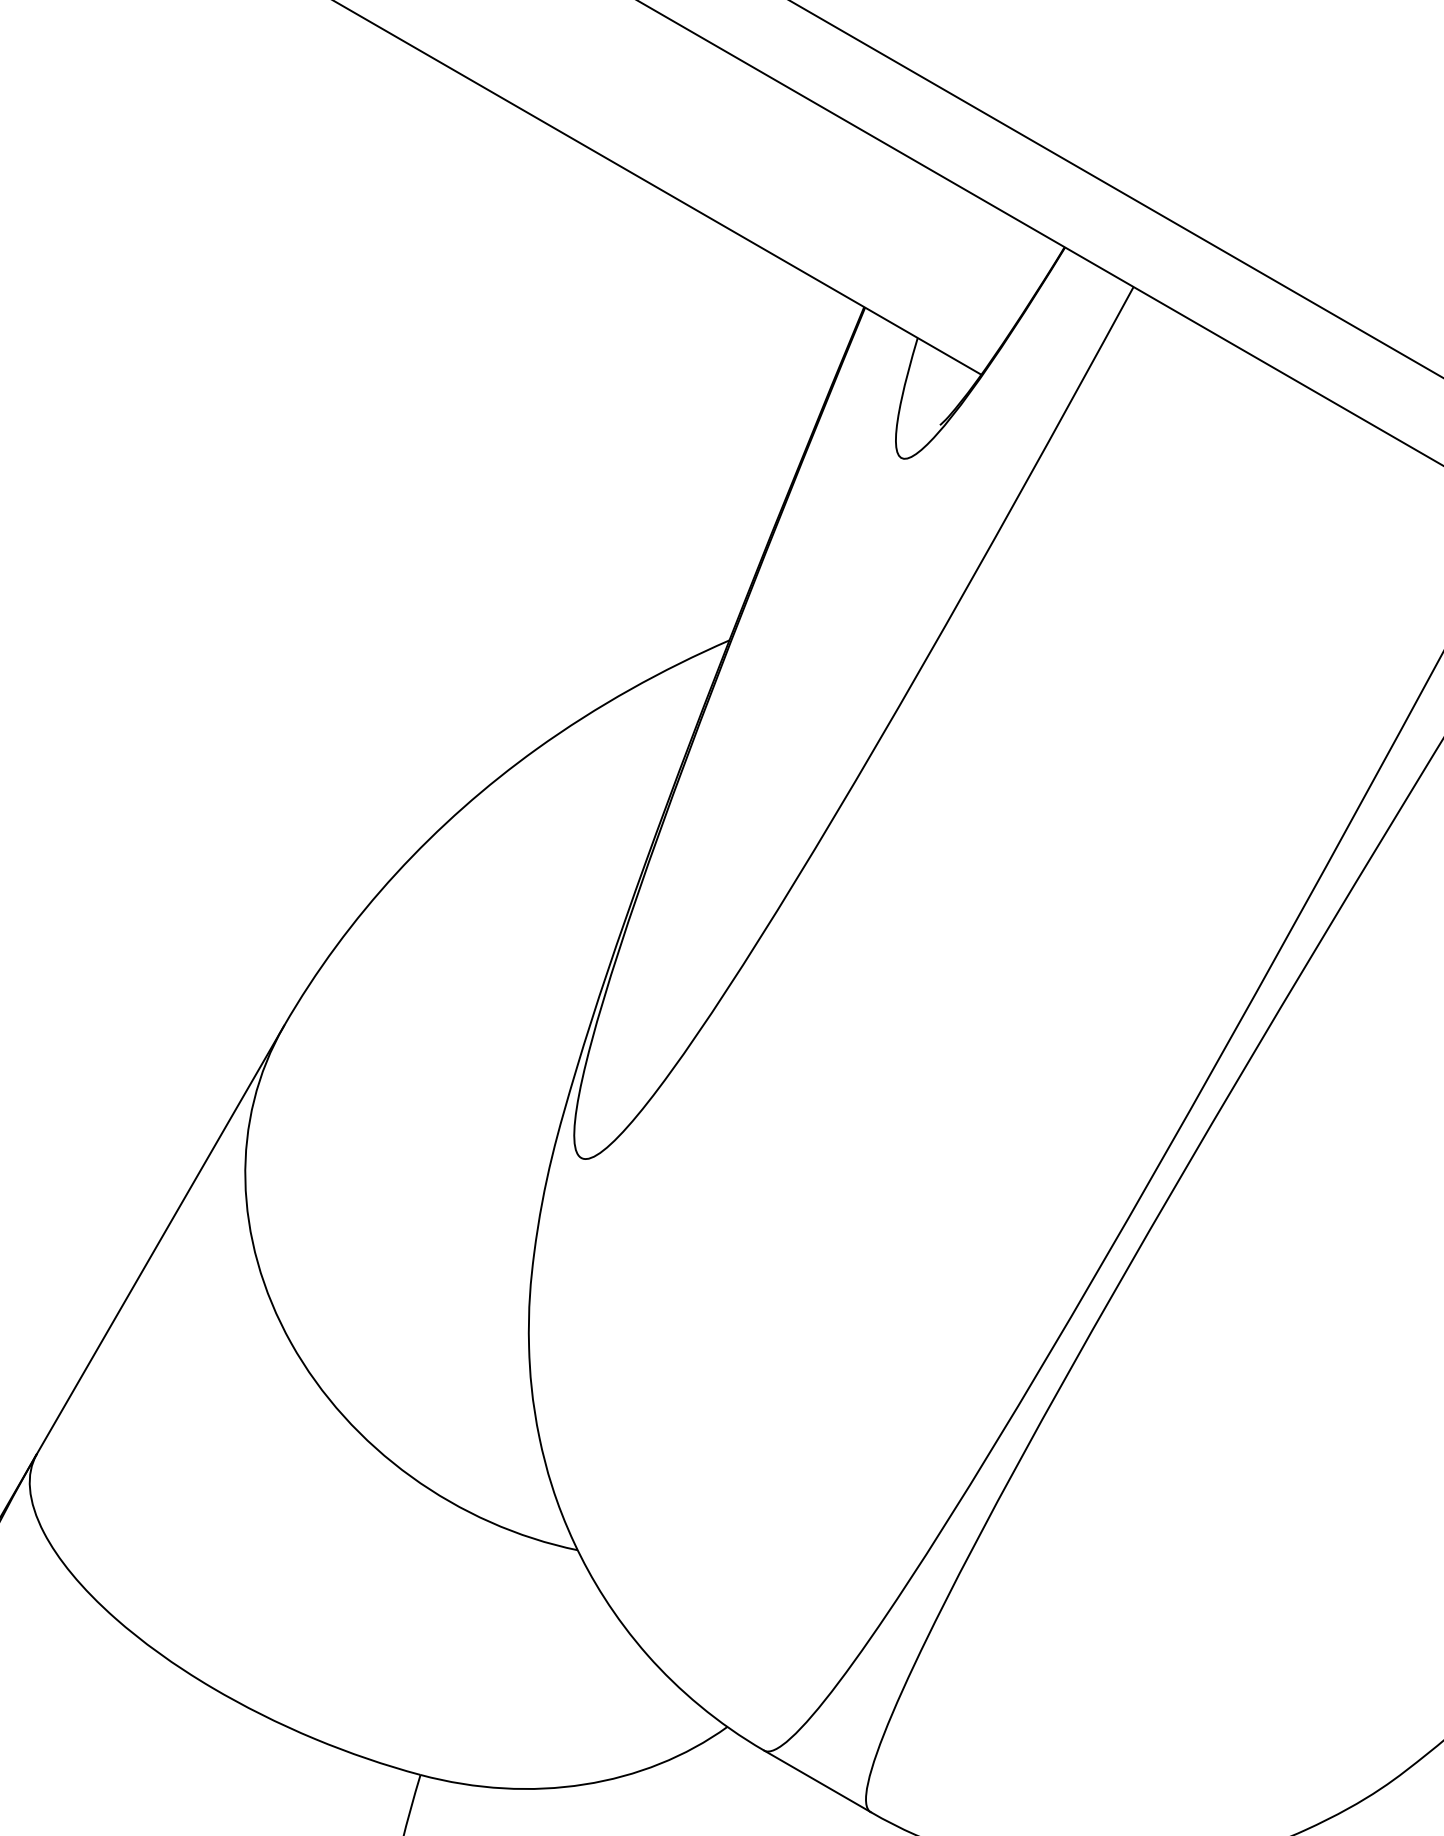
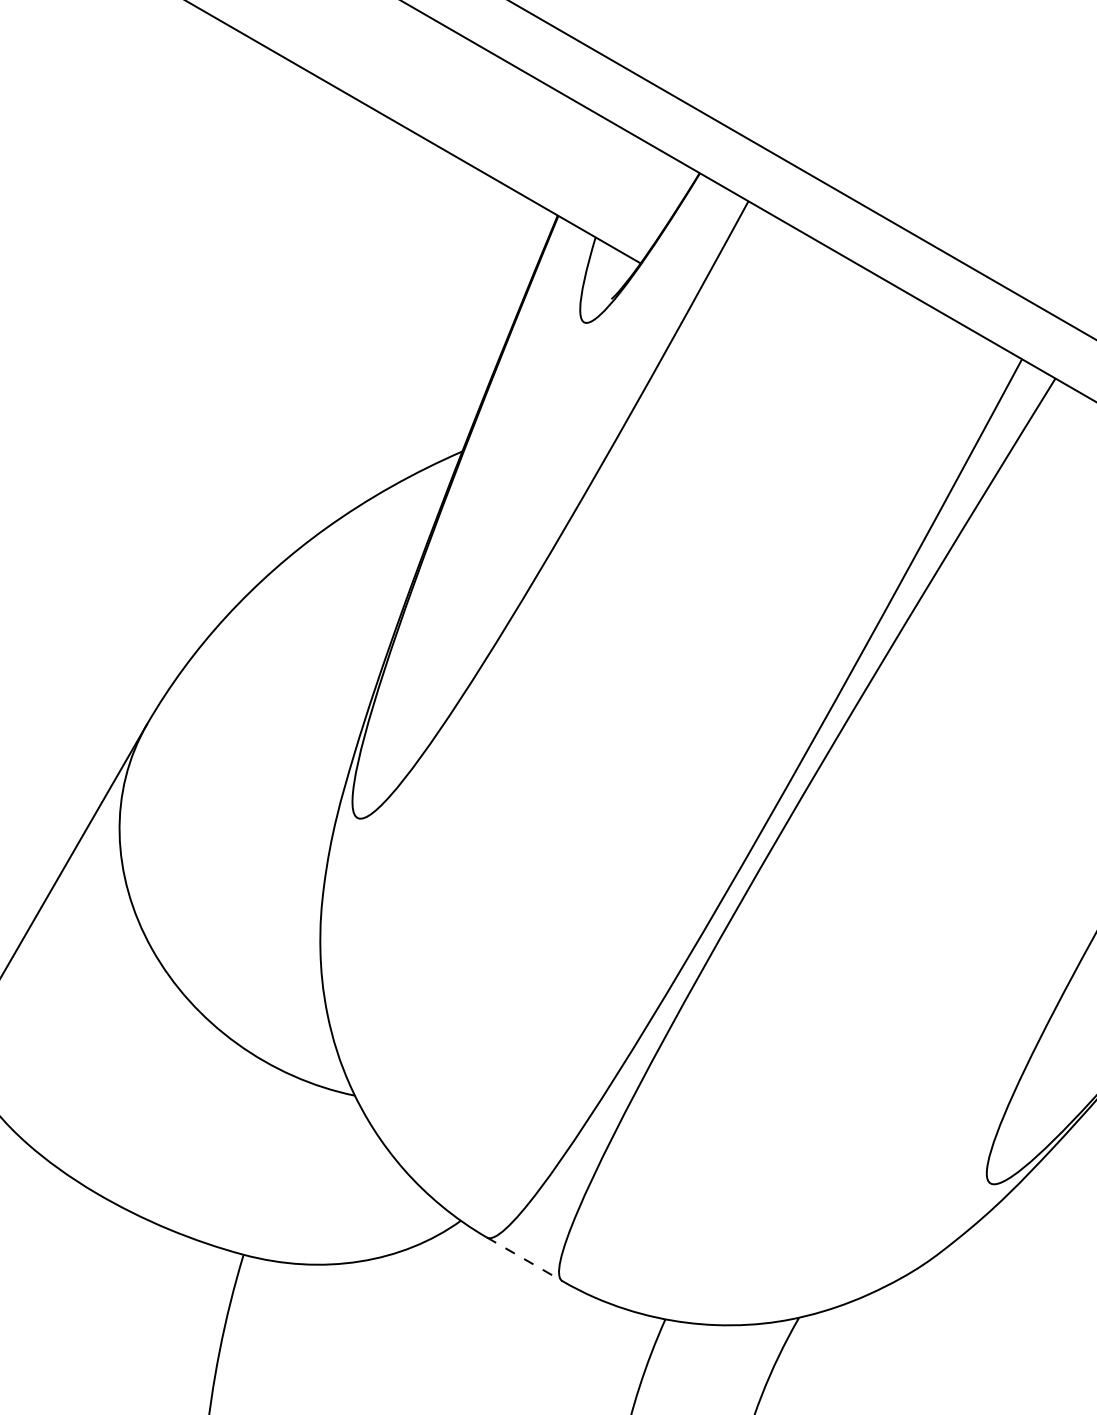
line: (817, 1781) -> (524, 1259), solid -> dashed

